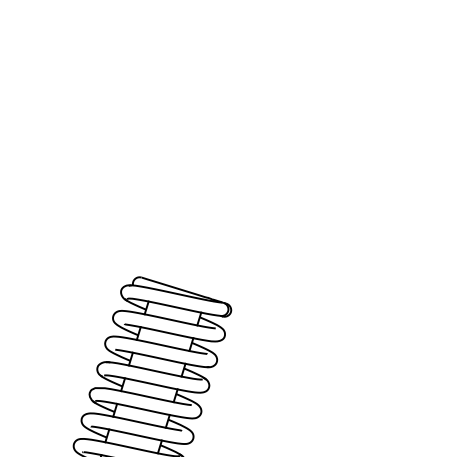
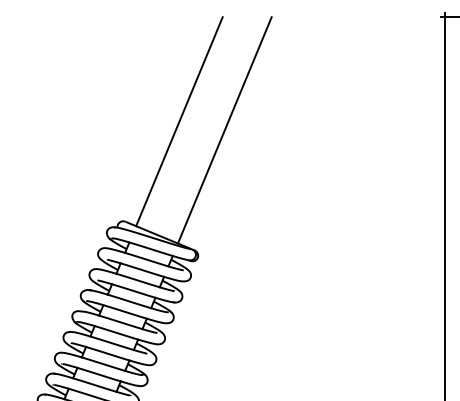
line: (194, 153) -> (179, 121), added
line: (248, 159) -> (224, 130), added

